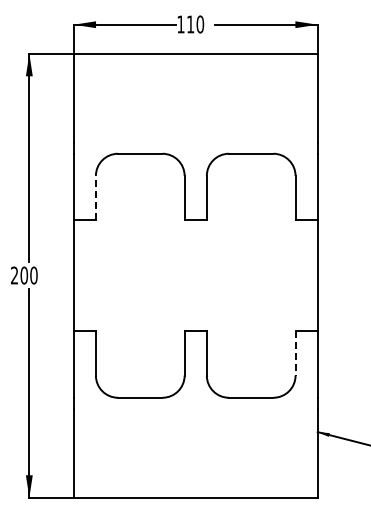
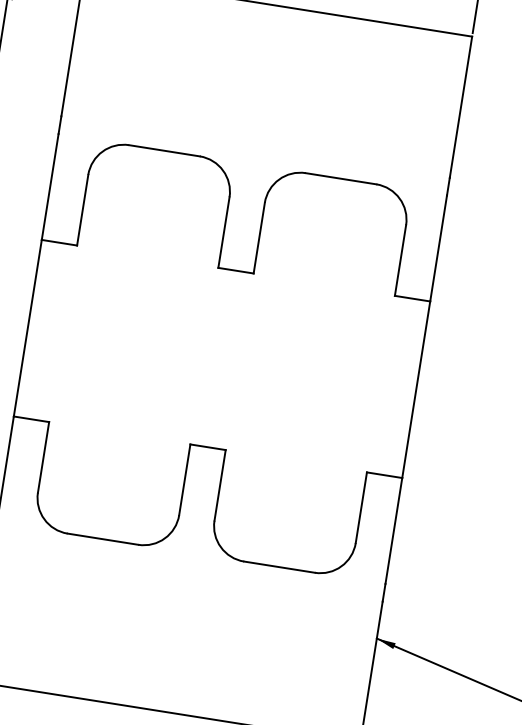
line: (95, 197) -> (82, 209), dashed -> solid
line: (295, 353) -> (361, 507), dashed -> solid

